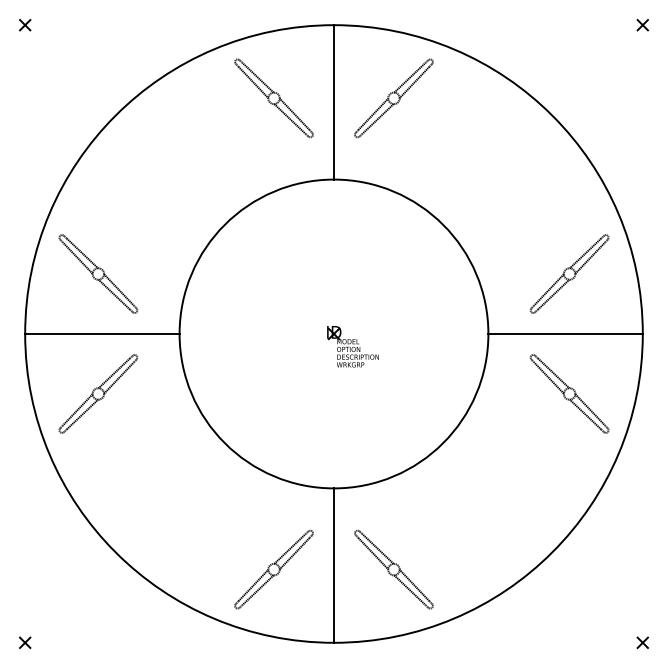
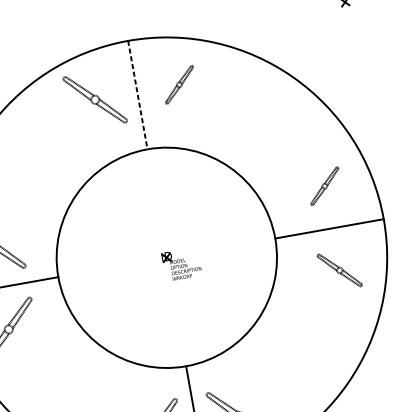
part: (393, 98) -> (179, 84), size x0.6
line: (333, 102) -> (137, 95), solid -> dashed
part: (569, 273) -> (324, 185), size x0.6
part: (569, 393) -> (339, 270), size x0.7

